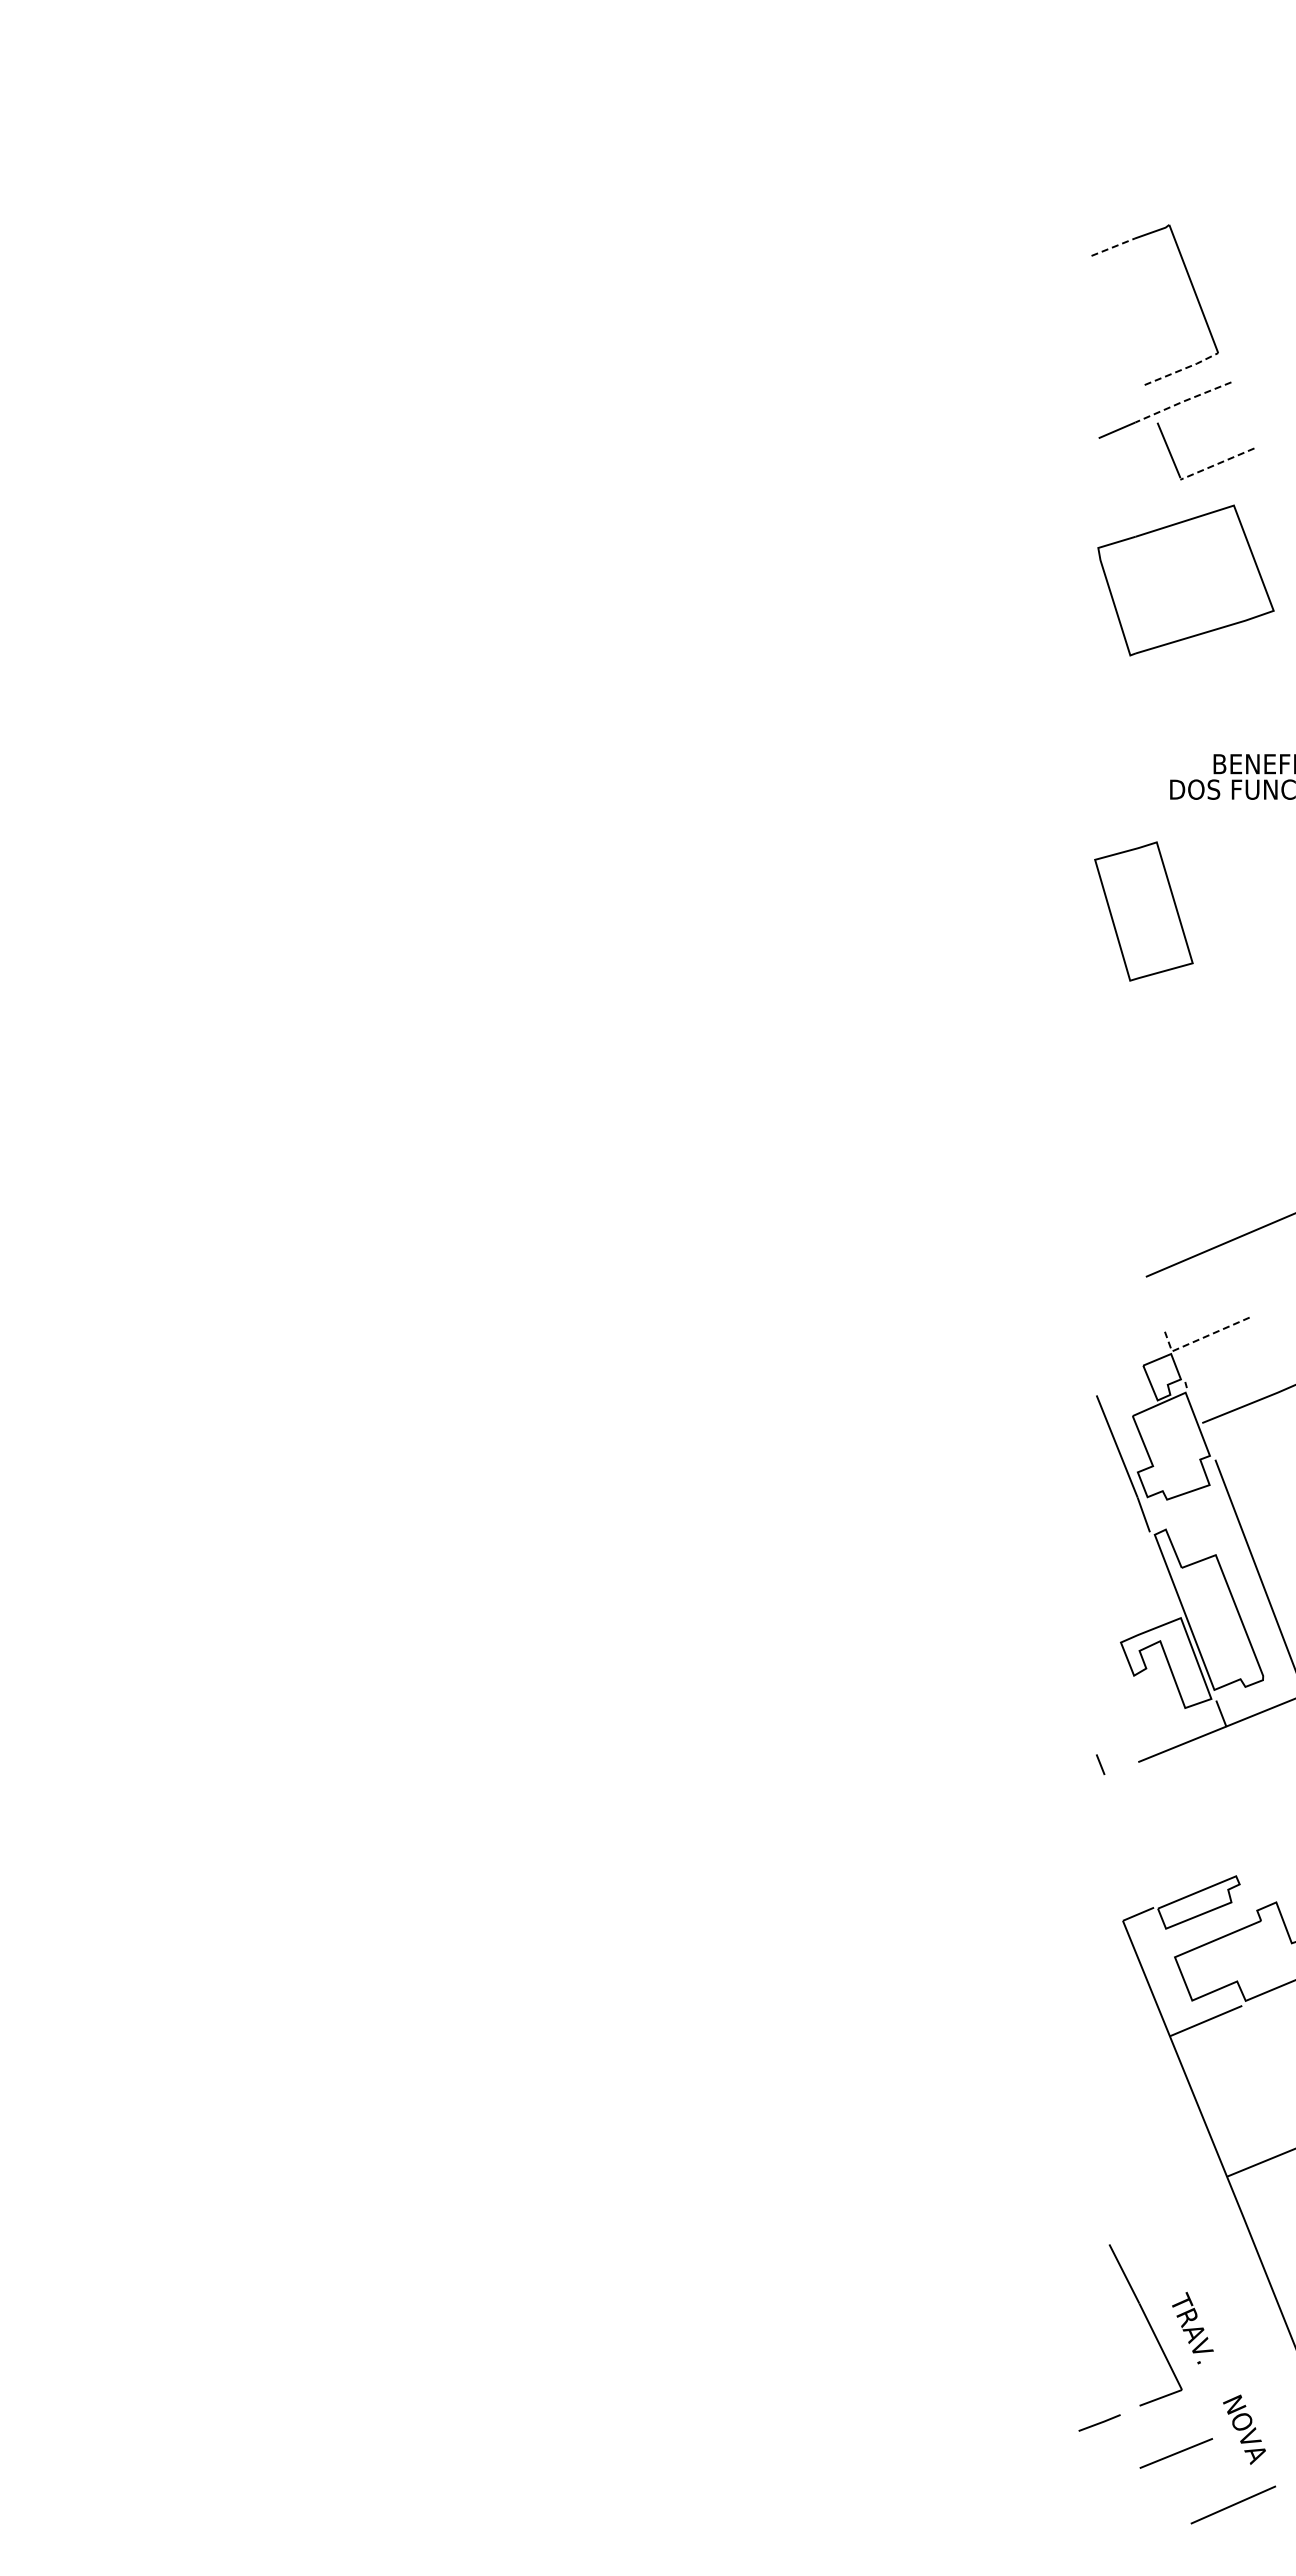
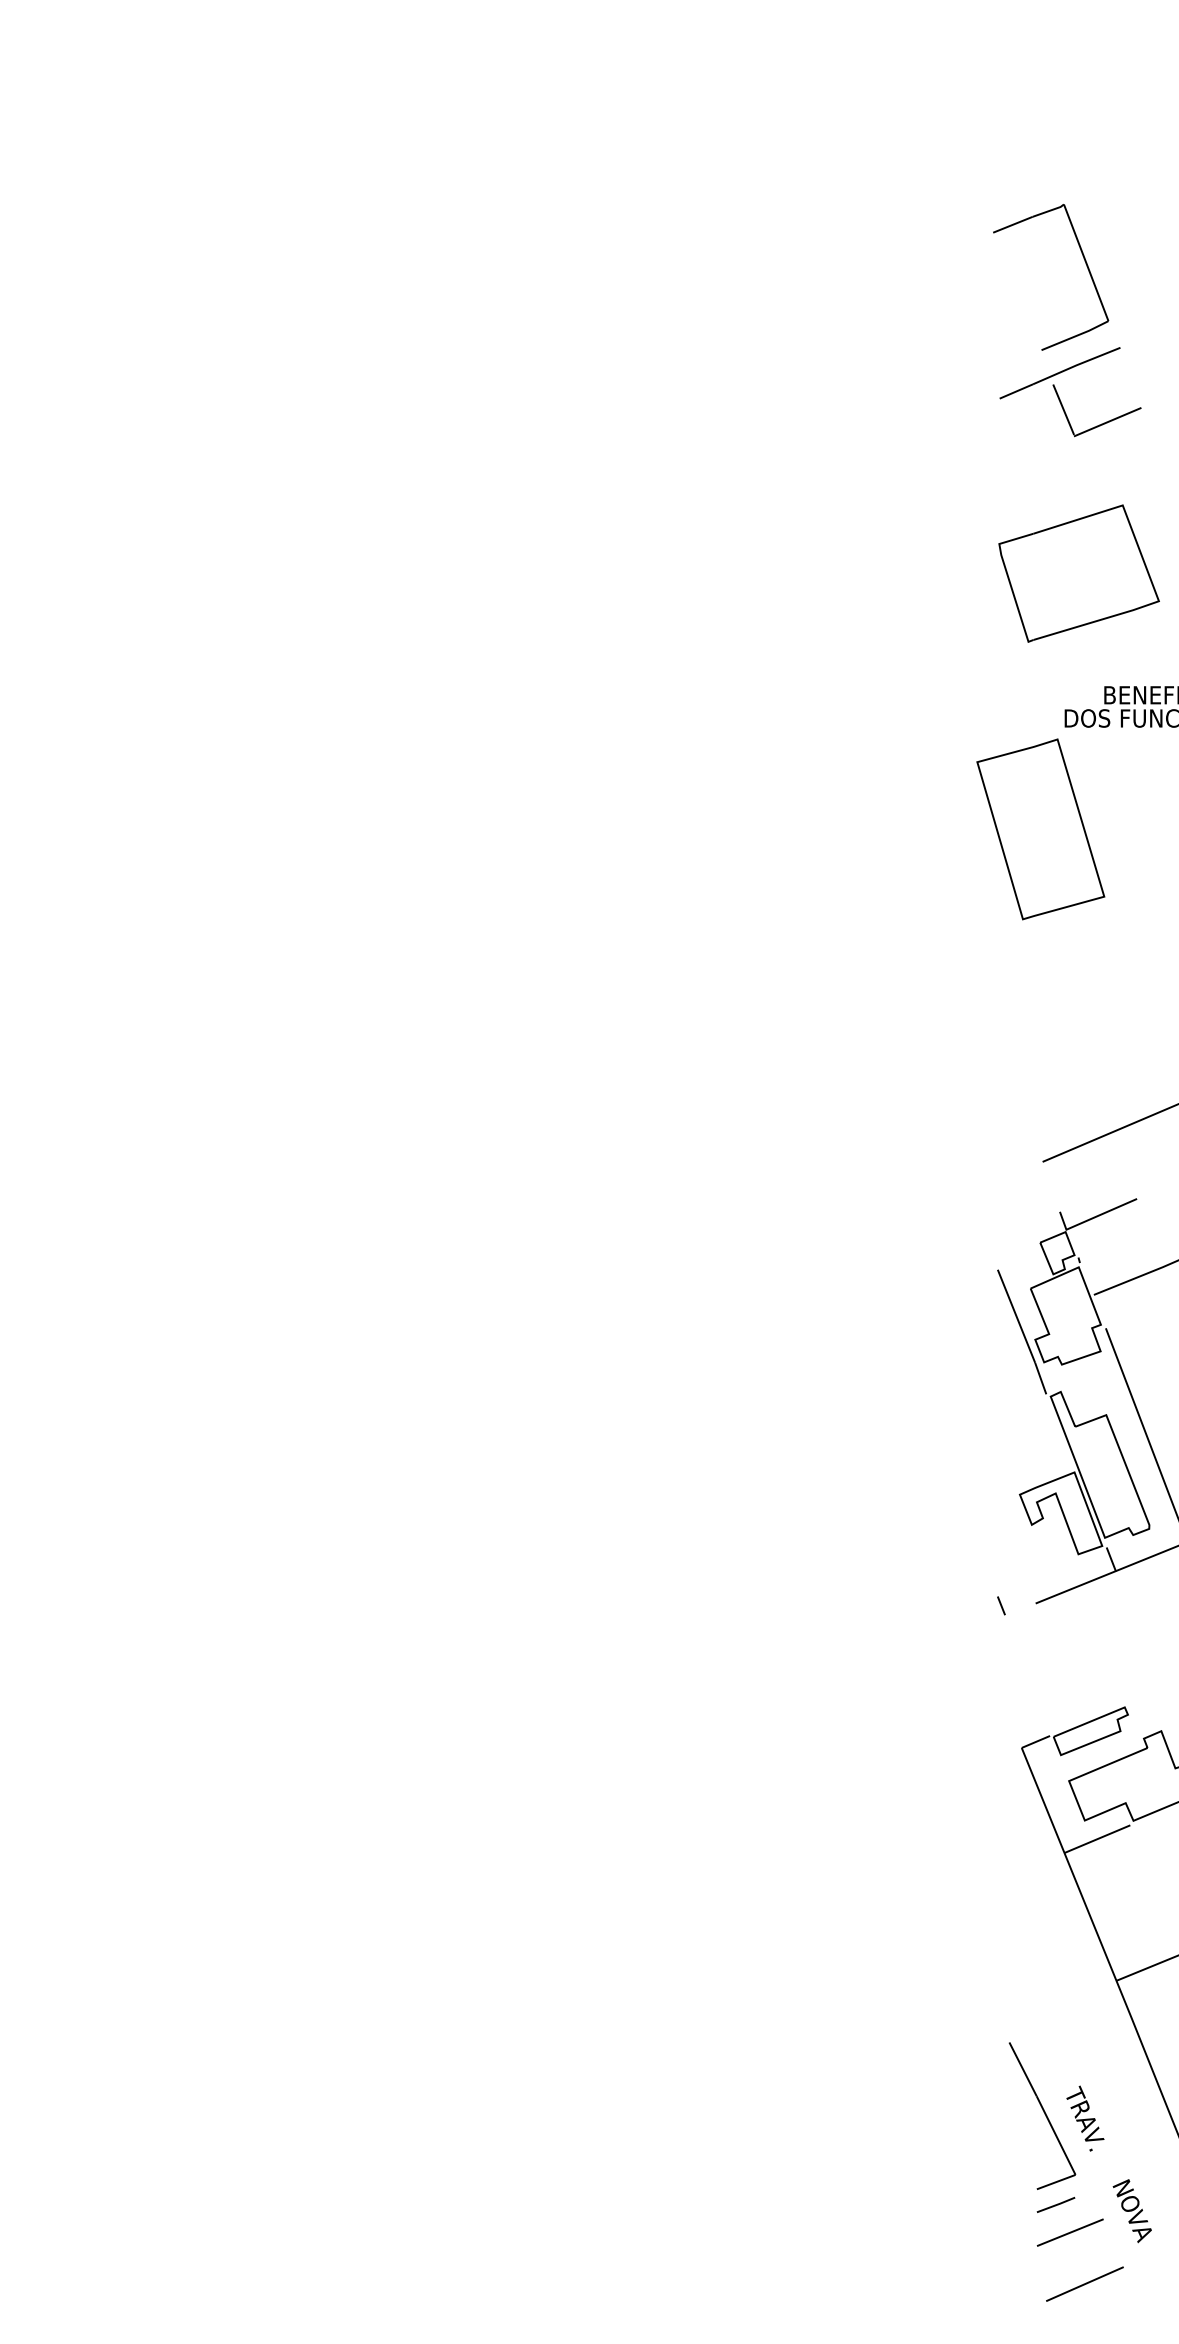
line: (1113, 247) -> (1013, 225), dashed -> solid
line: (1182, 369) -> (1075, 336), dashed -> solid
line: (1183, 401) -> (1076, 365), dashed -> solid
line: (1216, 464) -> (1106, 422), dashed -> solid
part: (1185, 580) -> (1078, 573), moved
part: (1143, 911) -> (1040, 829), size x1.43
line: (1200, 1339) -> (1092, 1218), dashed -> solid
line: (1099, 2422) -> (1055, 2204), moved
line: (1233, 2504) -> (1085, 2283), moved

